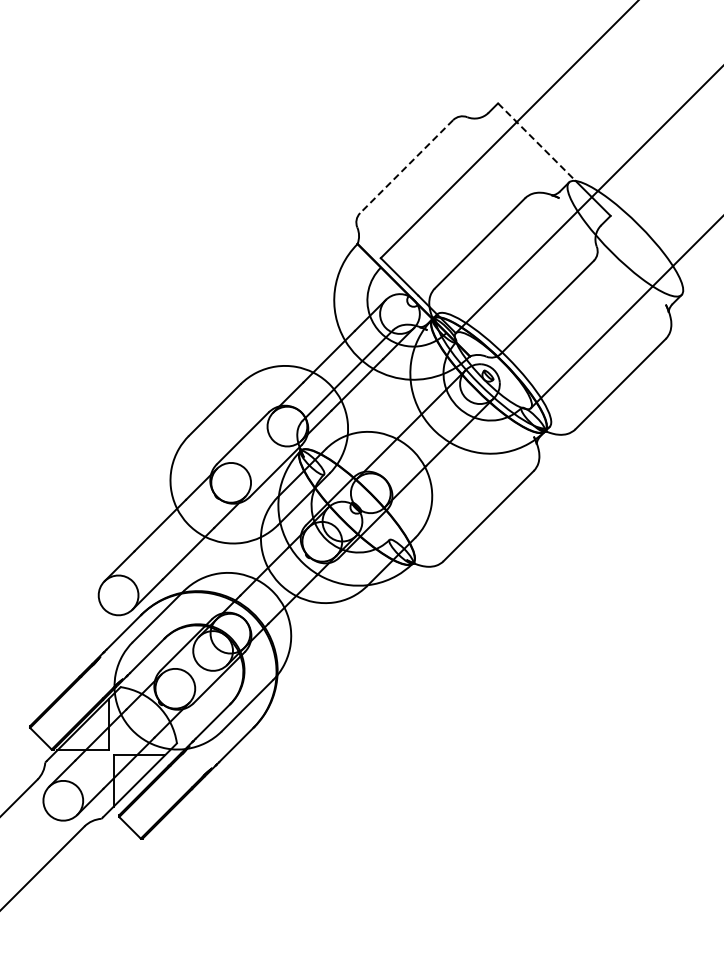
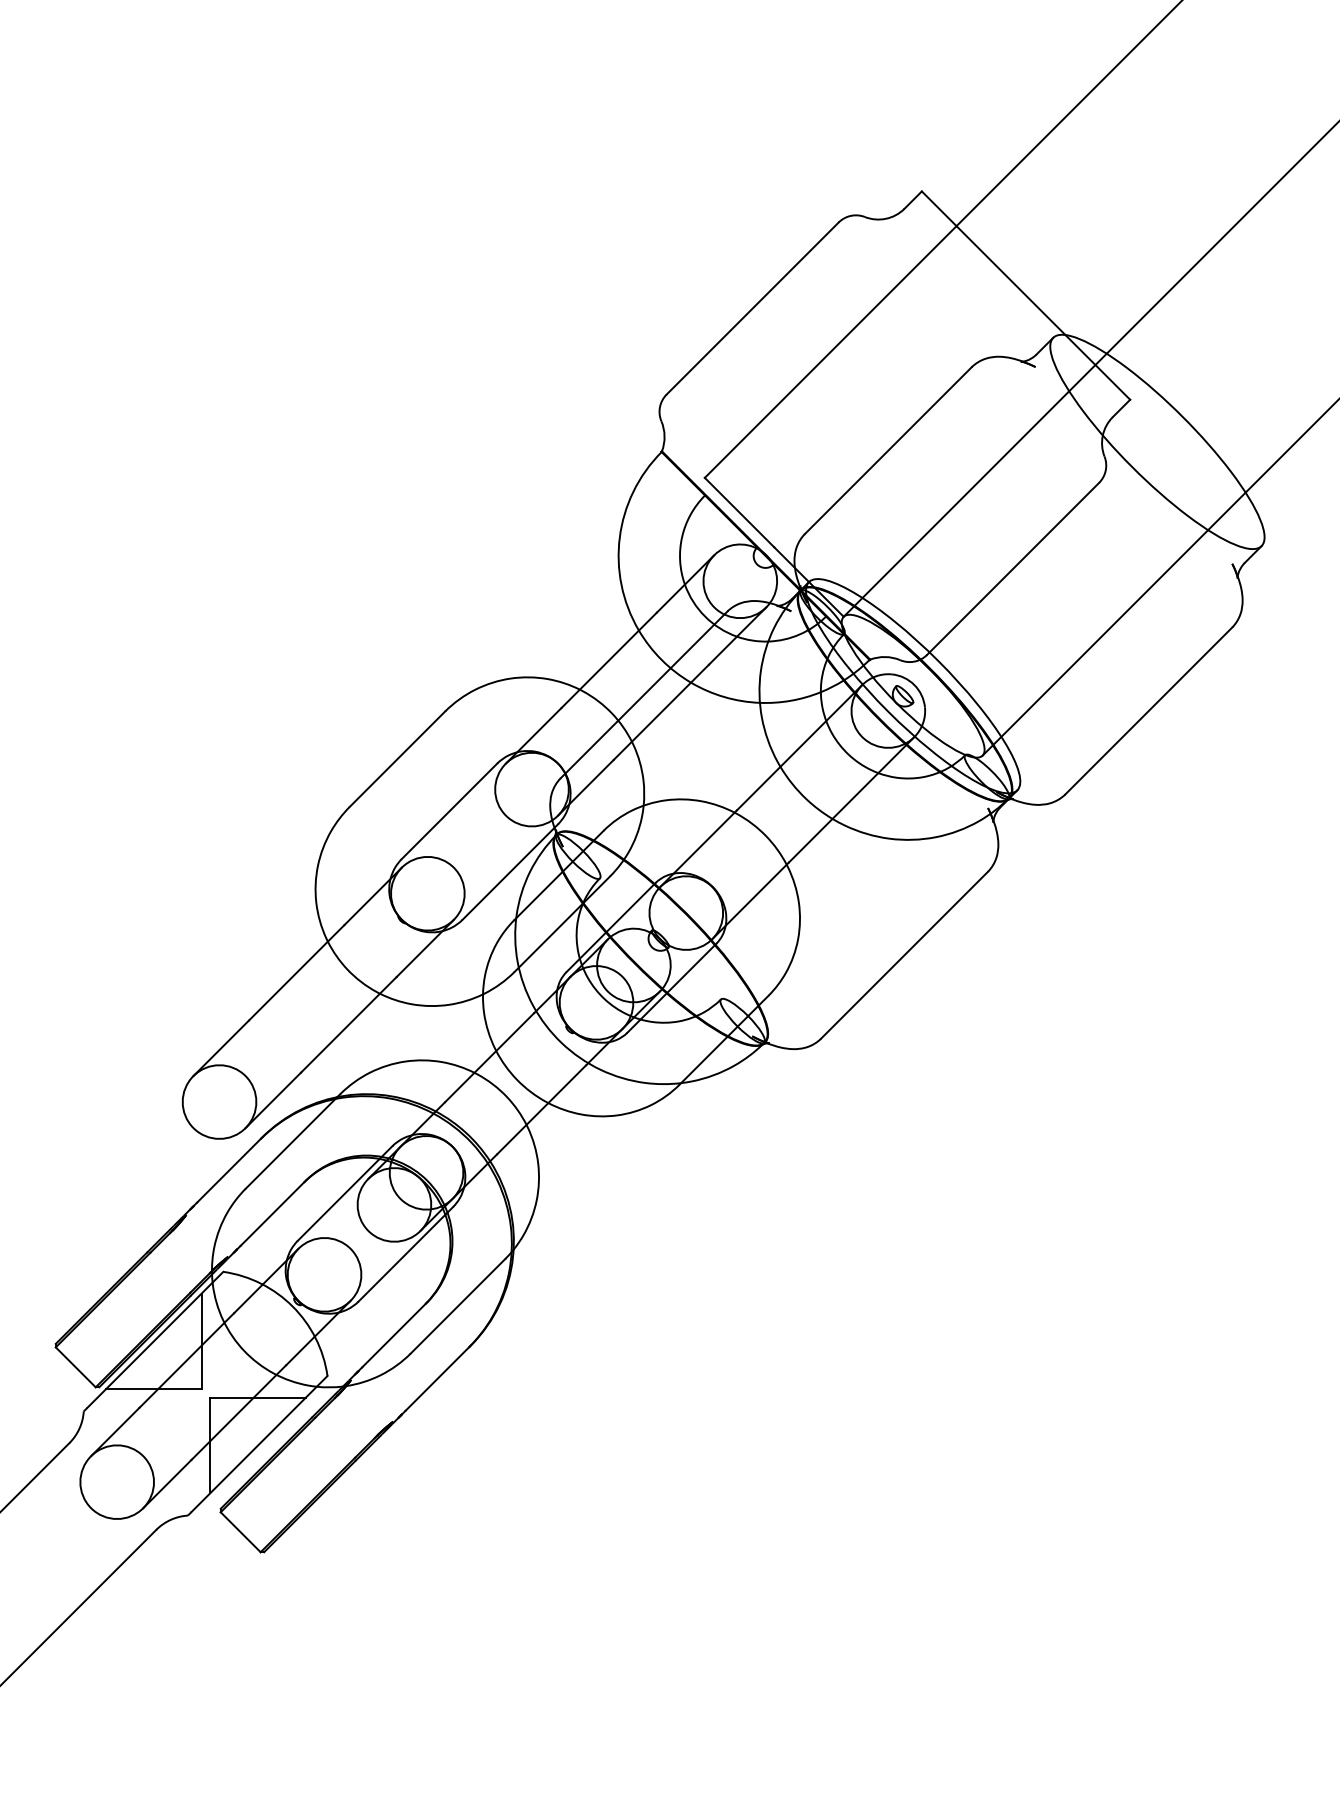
line: (536, 142) -> (992, 263), dashed -> solid
line: (406, 166) -> (752, 308), dashed -> solid

